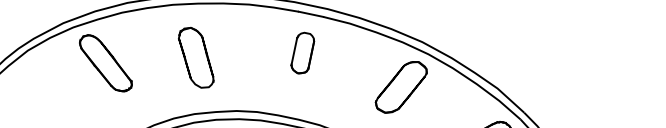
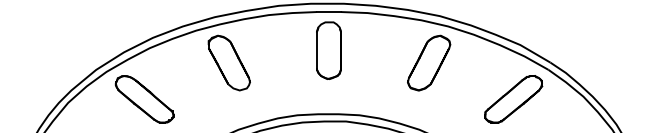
part: (302, 53) -> (328, 50), size x1.43
part: (195, 57) -> (228, 62), moved

